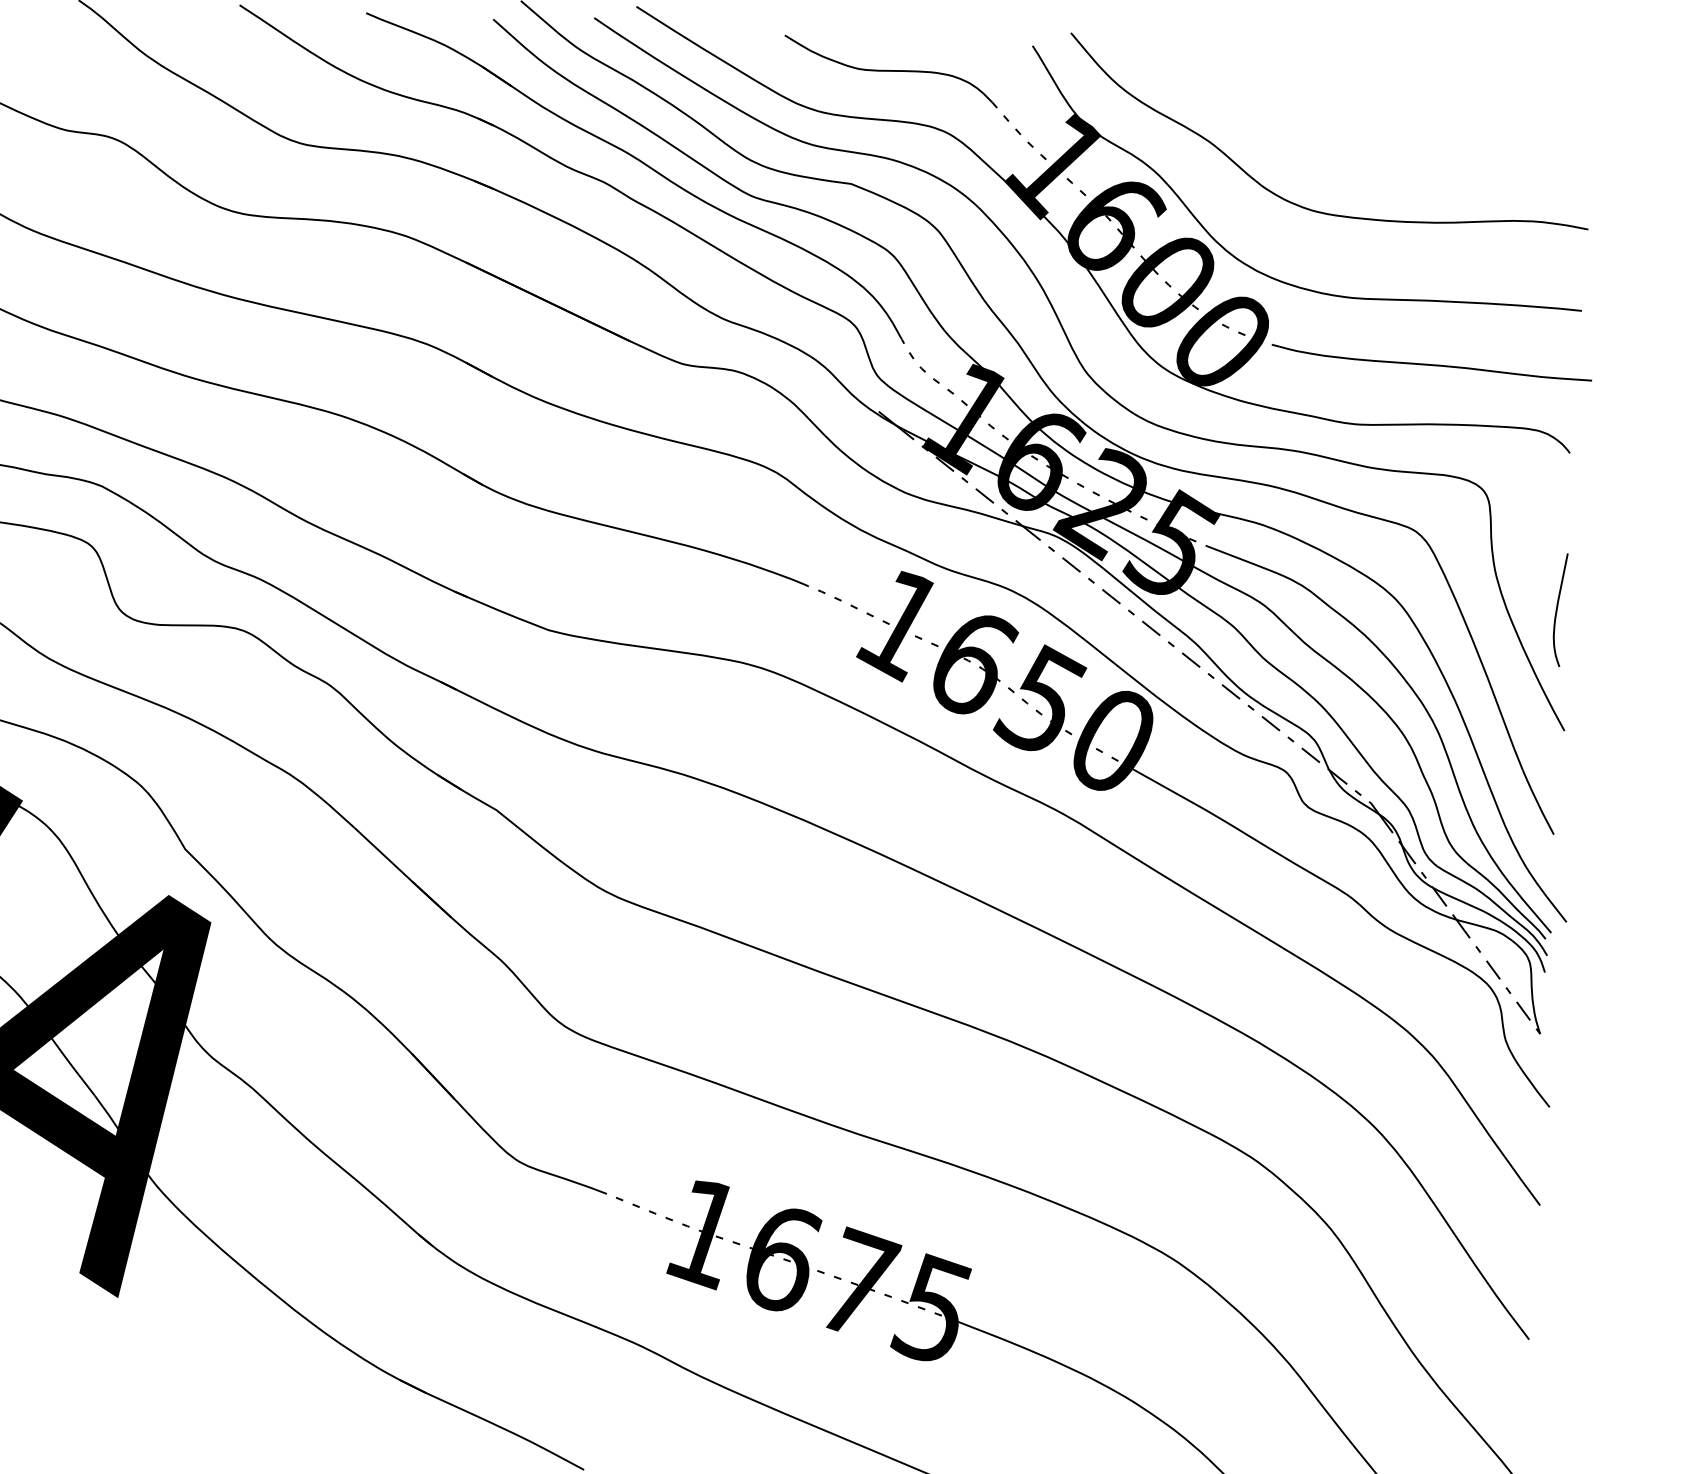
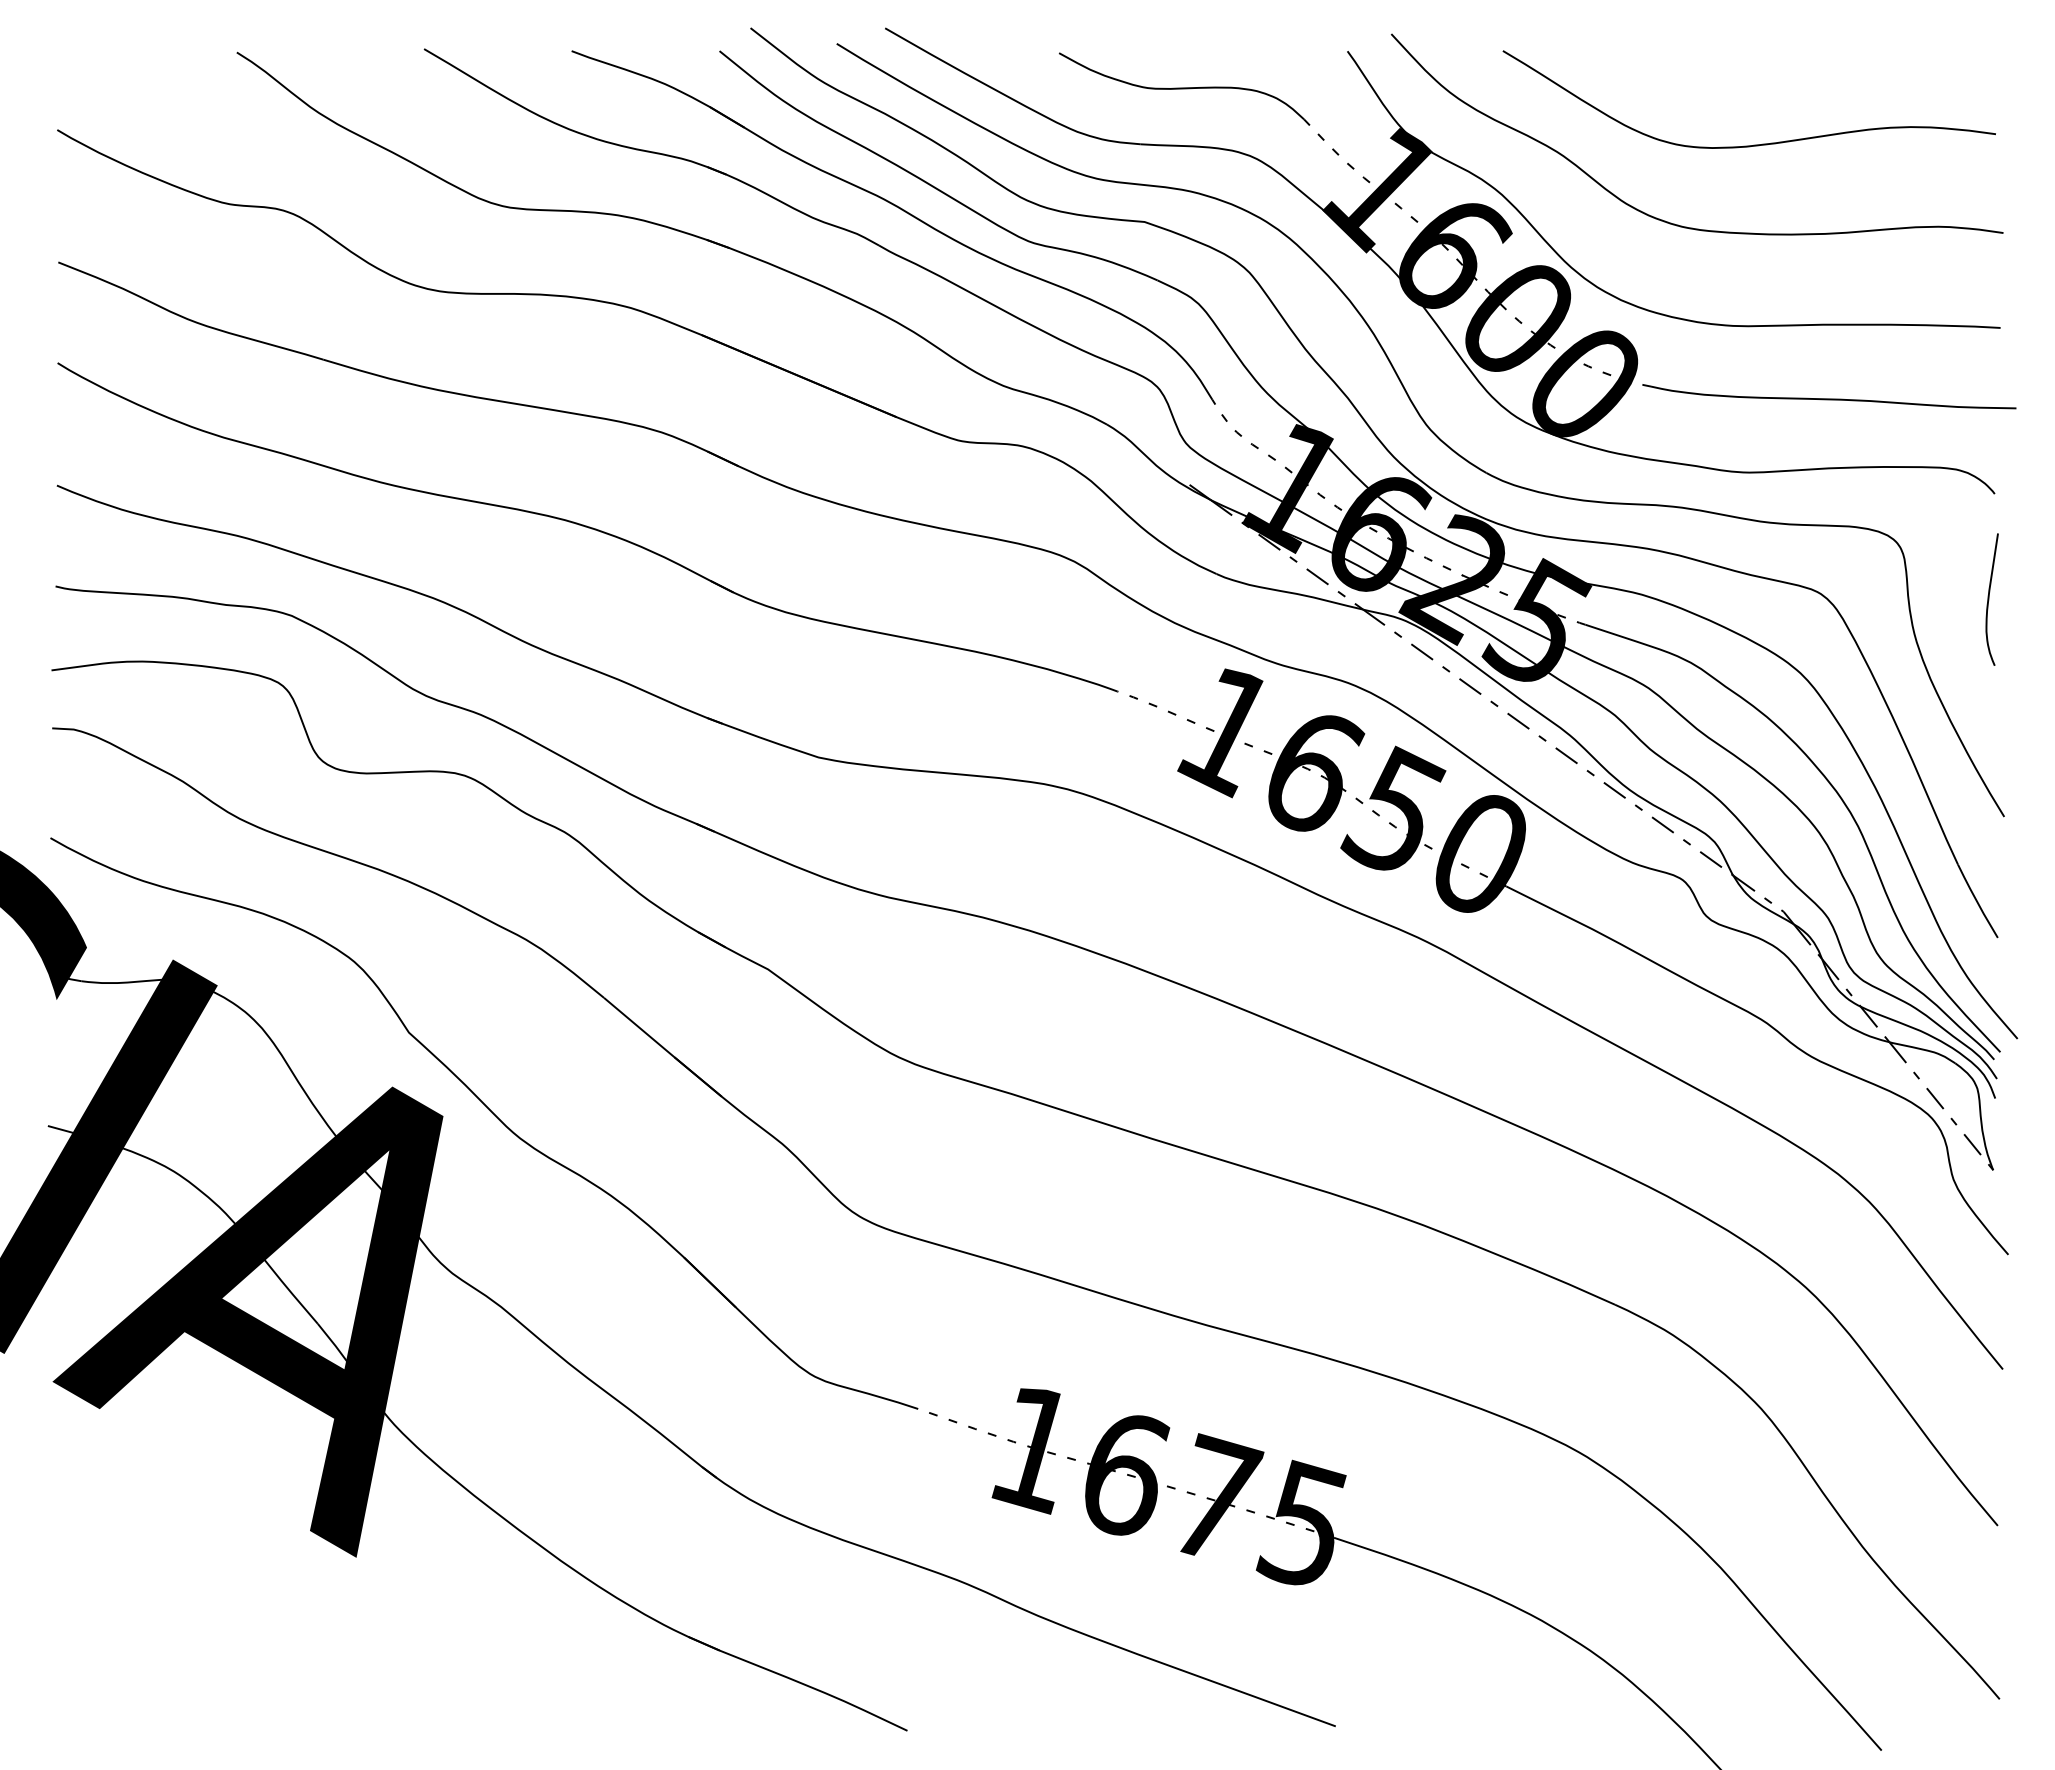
curve: (1377, 142) -> (1753, 144), added
curve: (1557, 609) -> (1989, 599), moved

